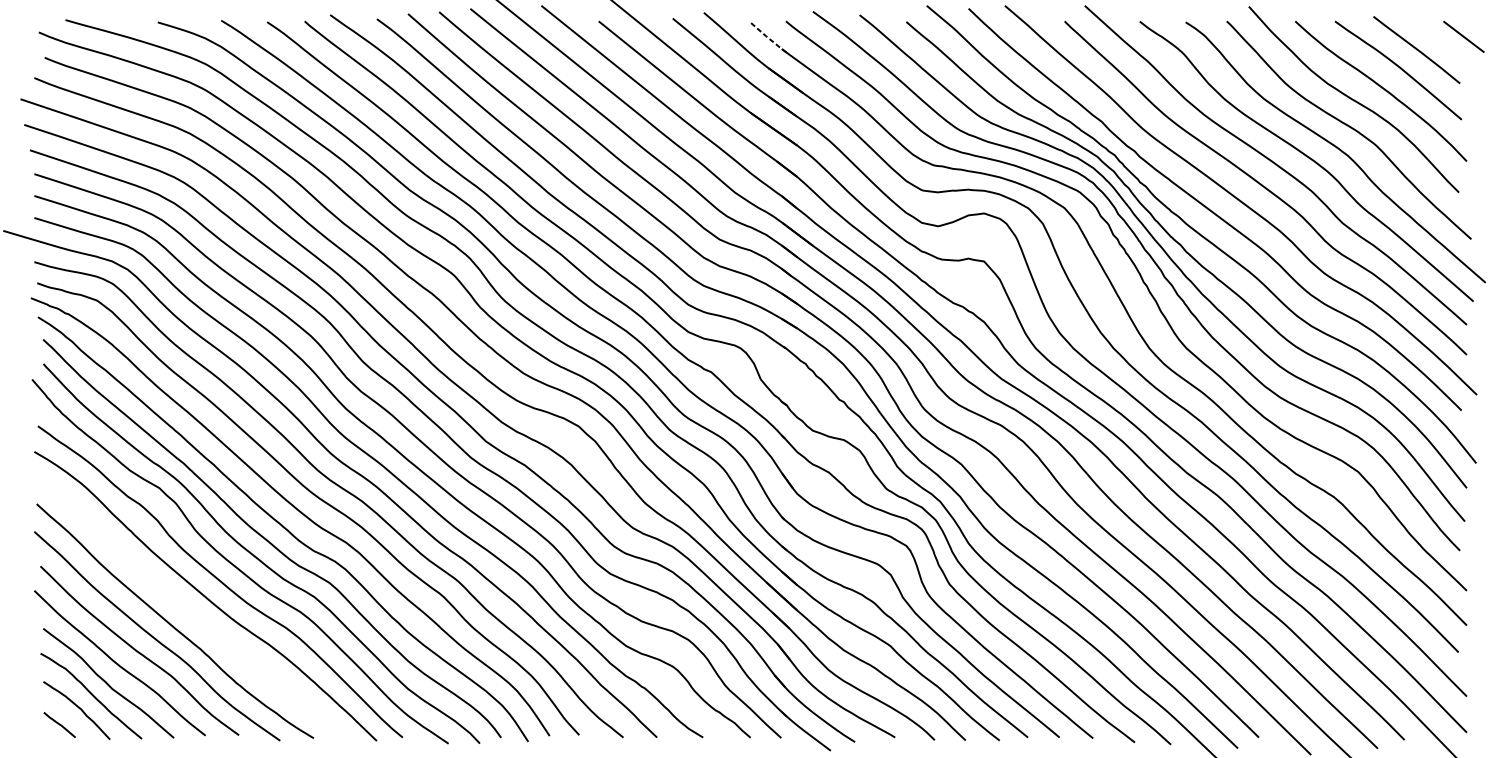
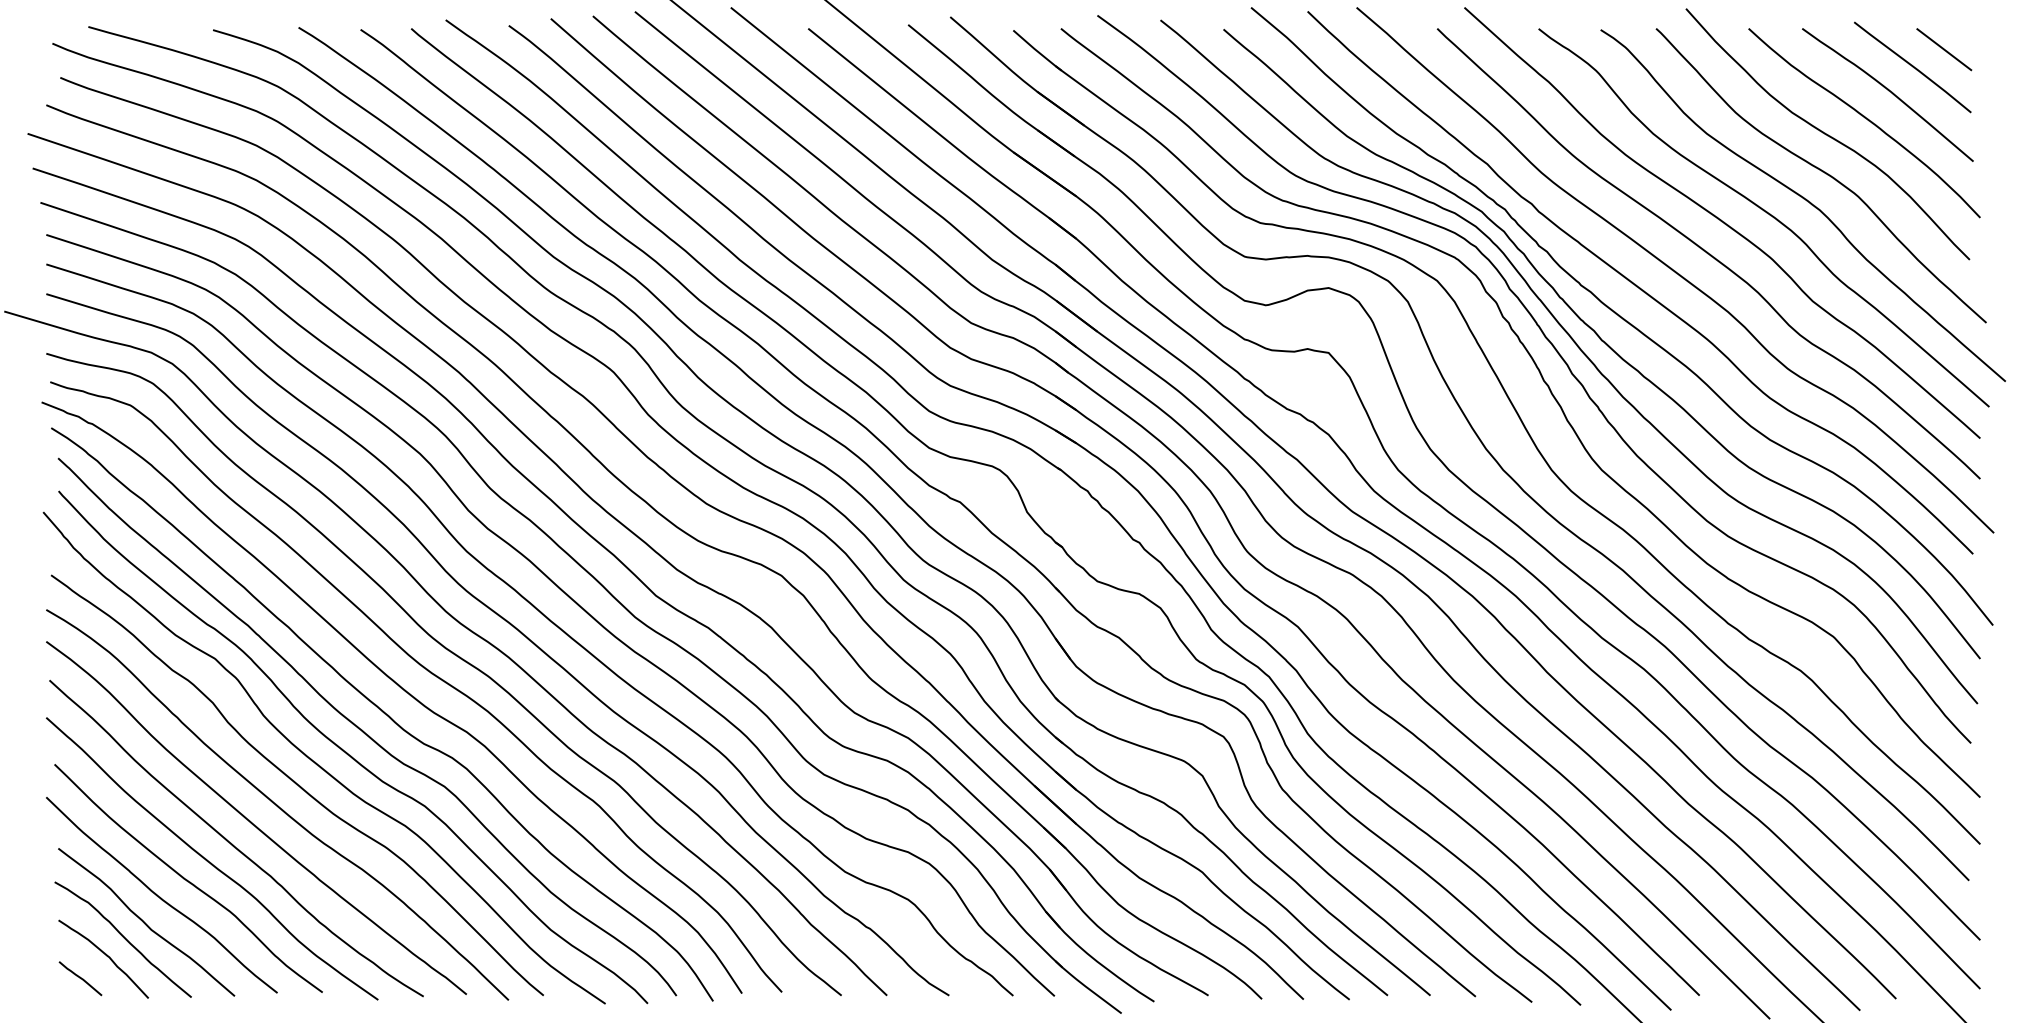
line: (1464, 36) -> (1944, 49), moved
line: (768, 38) -> (1037, 51), dashed -> solid
curve: (186, 608) -> (251, 821), added

